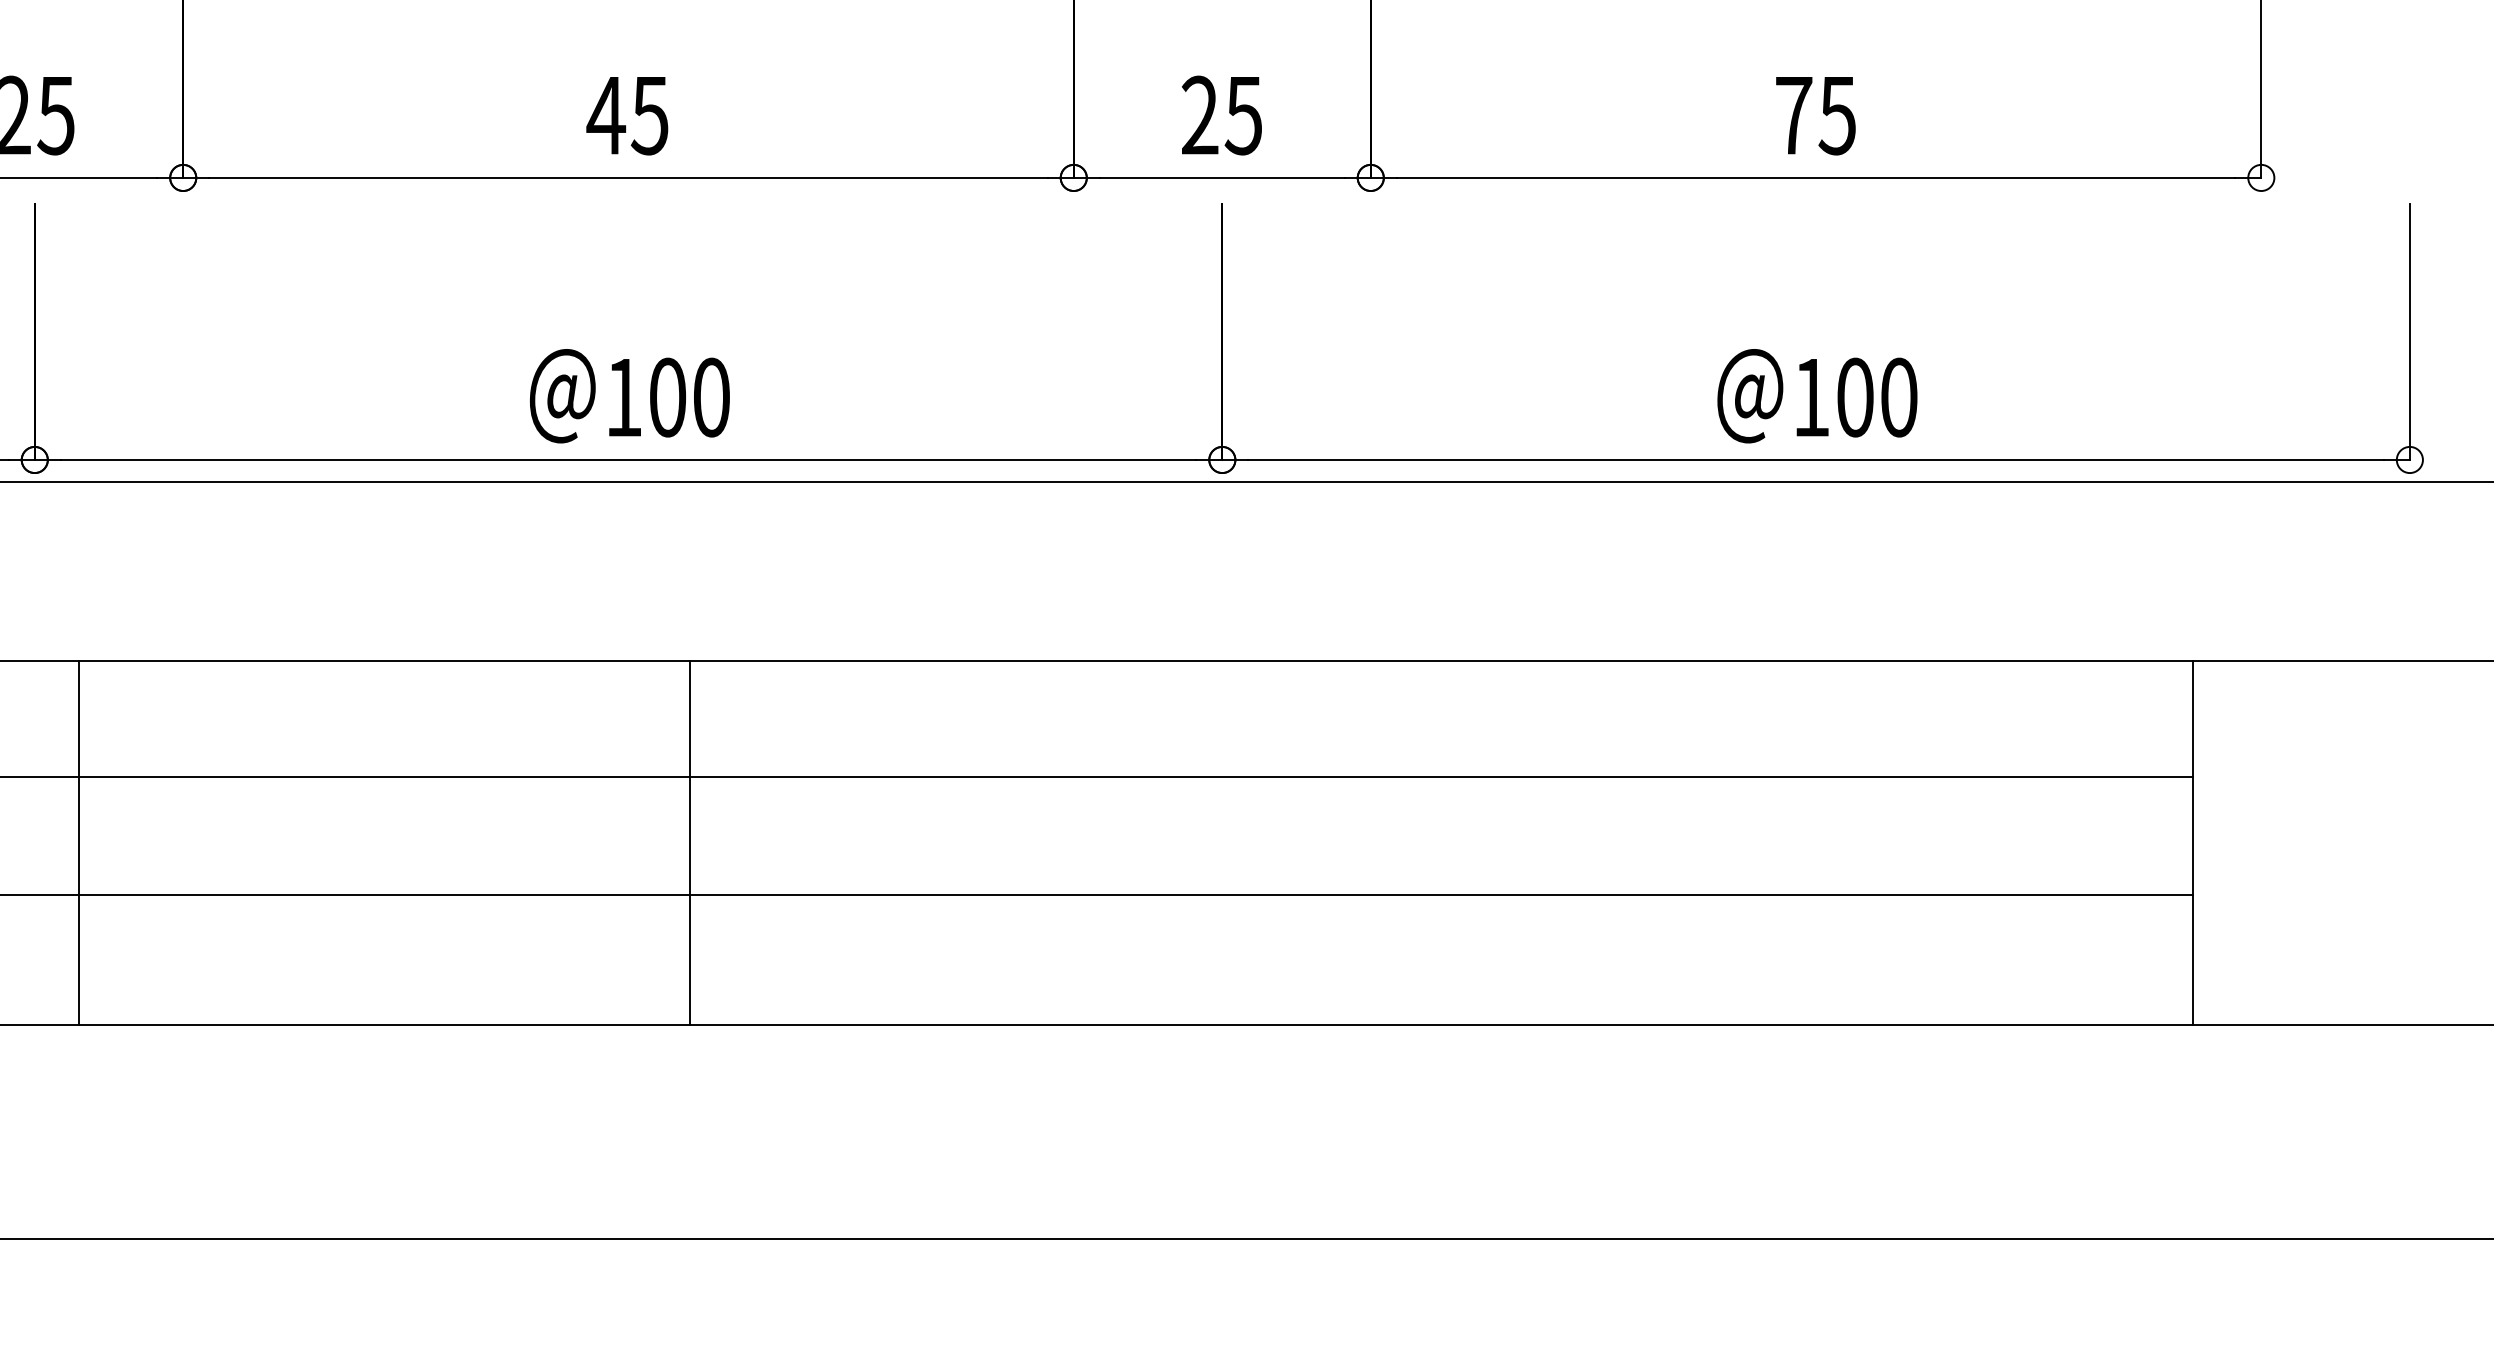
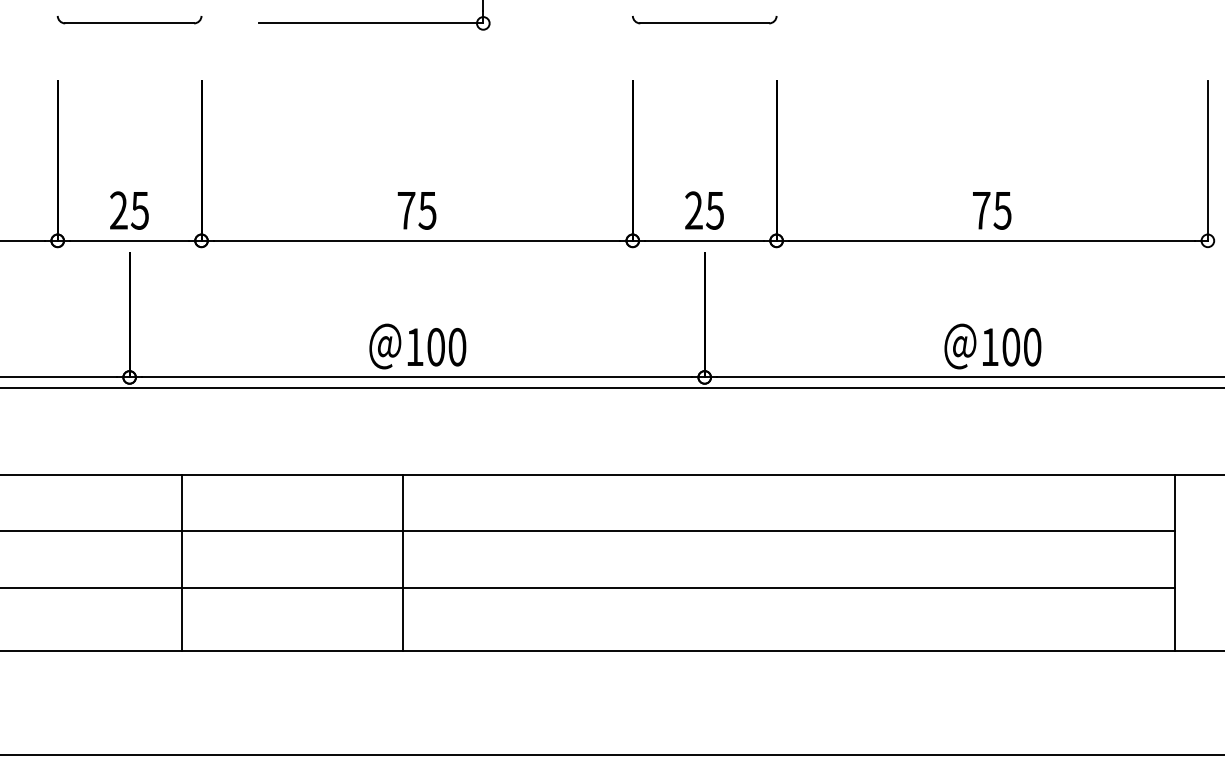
text: (604, 115) -> (405, 210), 45 -> 75
line: (79, 842) -> (182, 562), moved
line: (689, 842) -> (402, 562), moved

